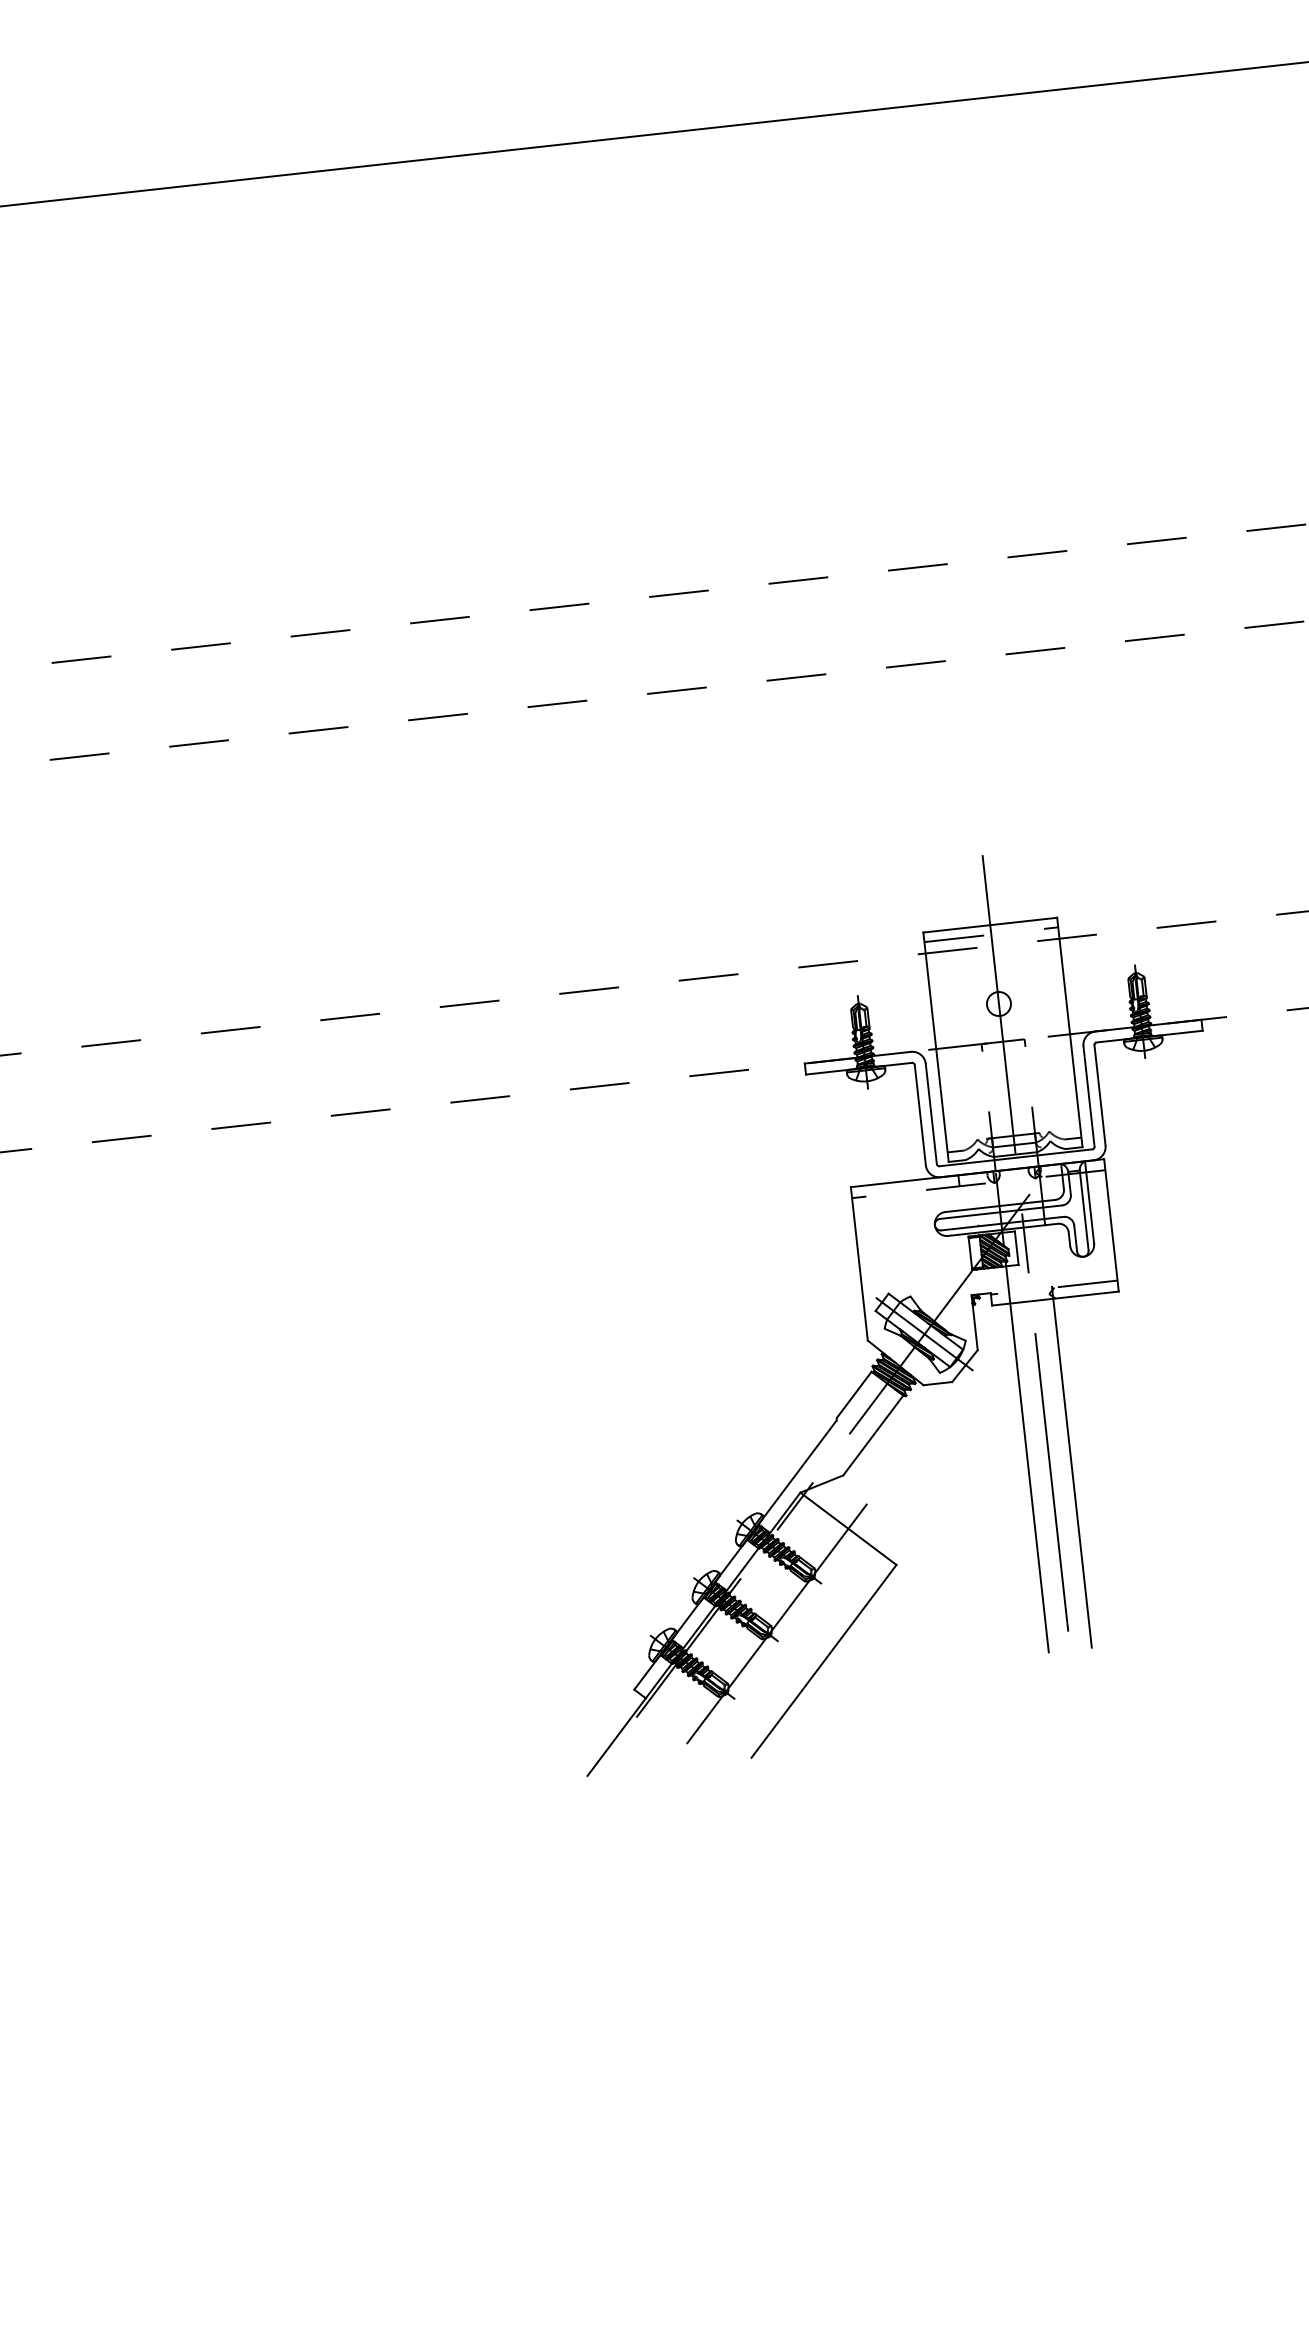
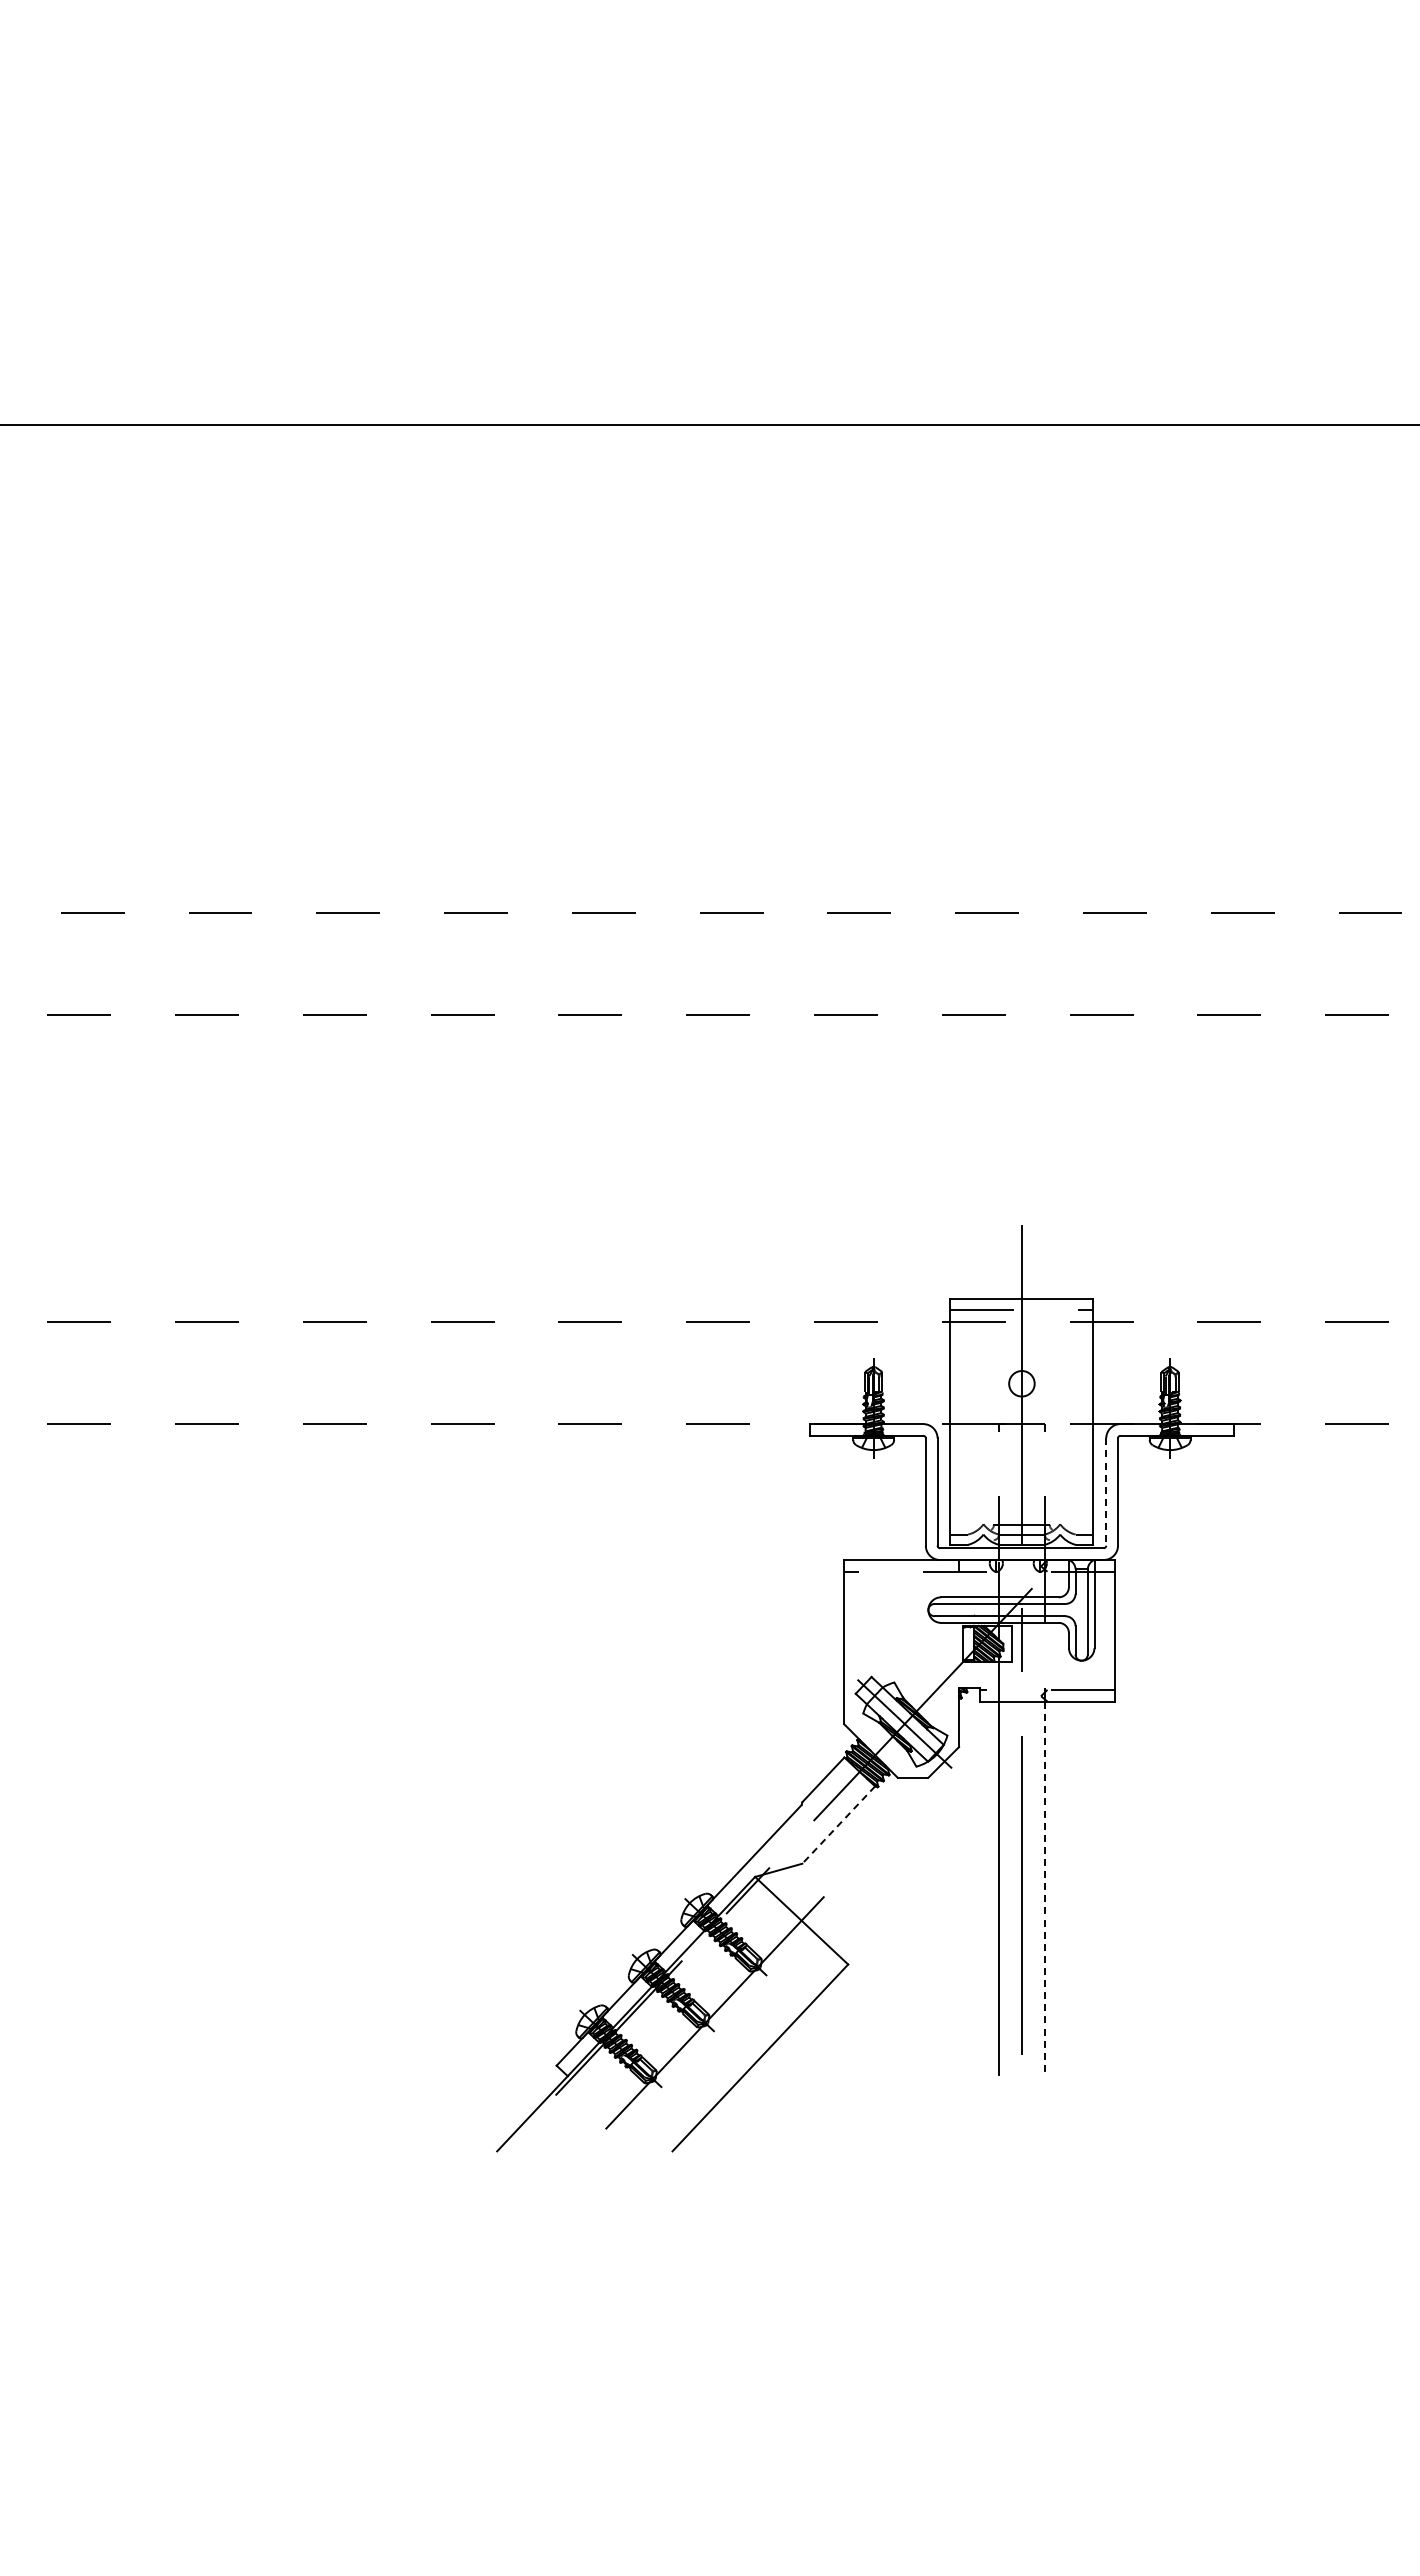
line: (1089, 1096) -> (1106, 1492), solid -> dashed
line: (873, 1435) -> (838, 1825), solid -> dashed
line: (1072, 1473) -> (1044, 1888), solid -> dashed

